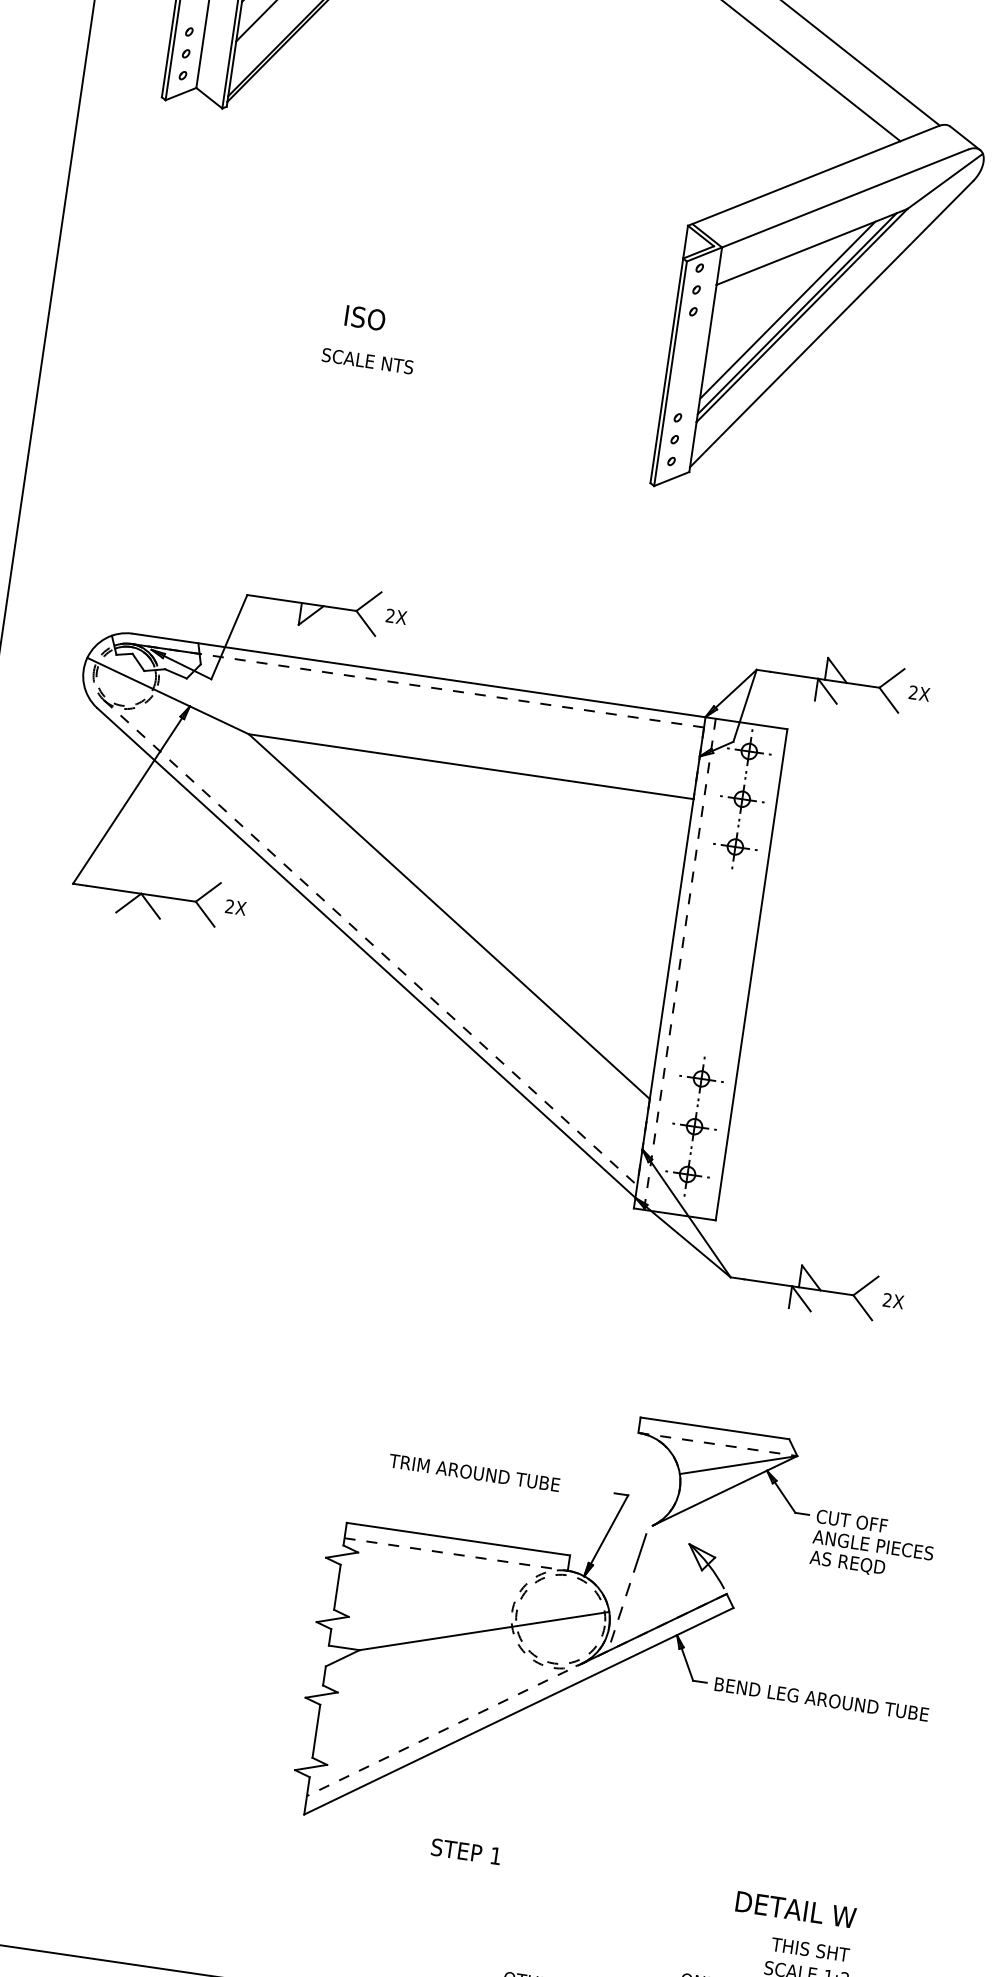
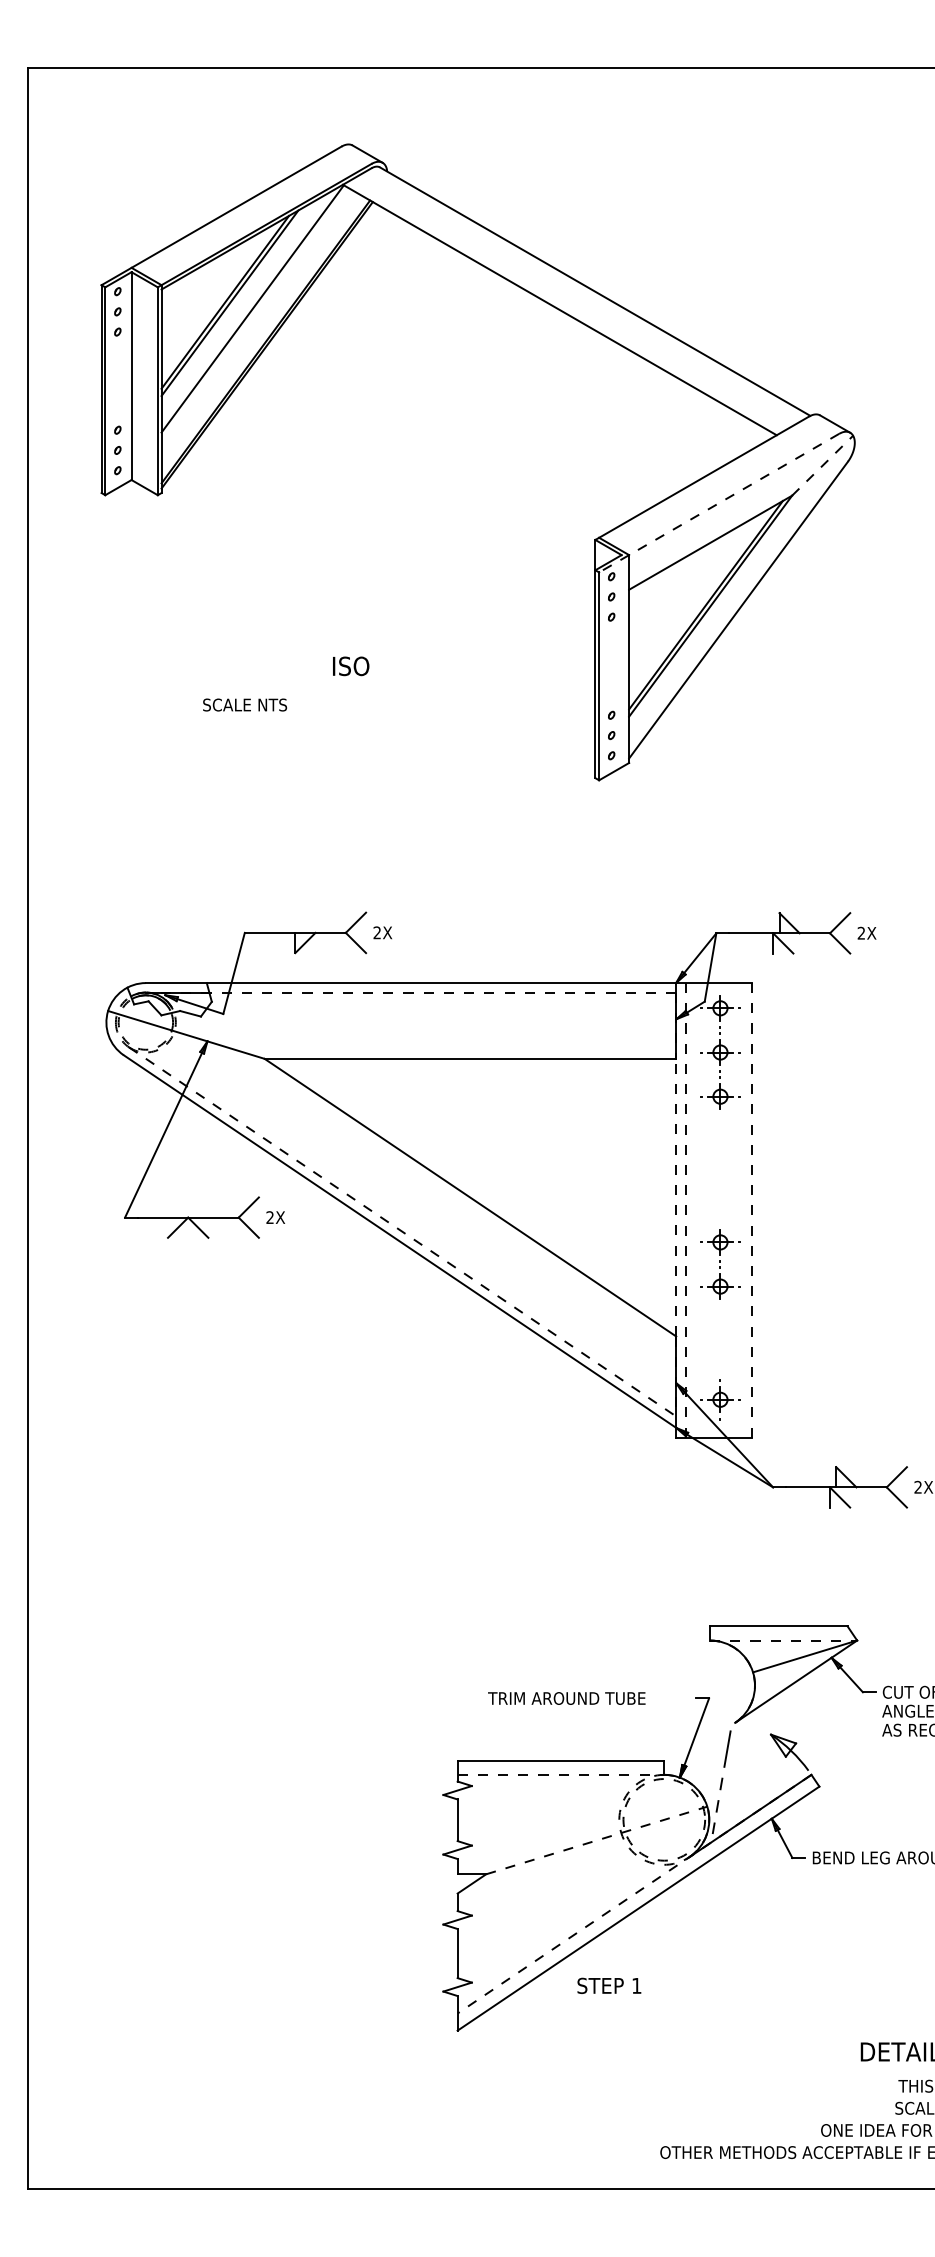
line: (945, 181) -> (822, 465), solid -> dashed
line: (827, 205) -> (719, 503), solid -> dashed
line: (787, 310) -> (696, 603), removed
text: (365, 318) -> (351, 666), moved
text: (367, 360) -> (244, 704), moved
line: (672, 948) -> (676, 1197), solid -> dashed
line: (752, 973) -> (752, 1209), solid -> dashed
part: (698, 1102) -> (720, 1264), moved
line: (484, 1631) -> (596, 1840), solid -> dashed
text: (466, 1851) -> (609, 1985), moved

